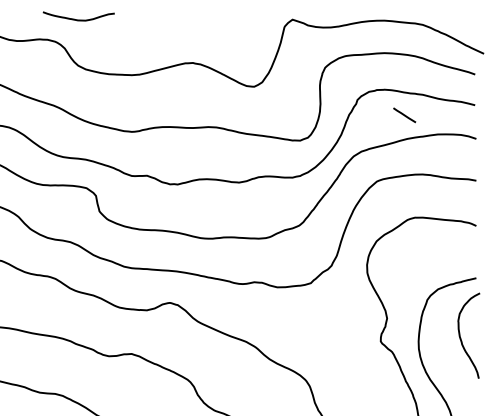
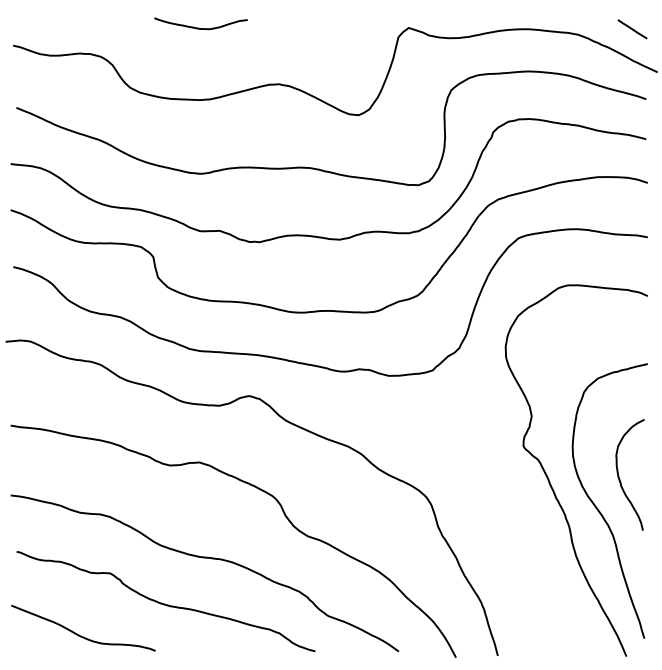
curve: (76, 19) -> (198, 27), moved
line: (404, 115) -> (632, 29), moved
curve: (460, 336) -> (619, 475), moved

